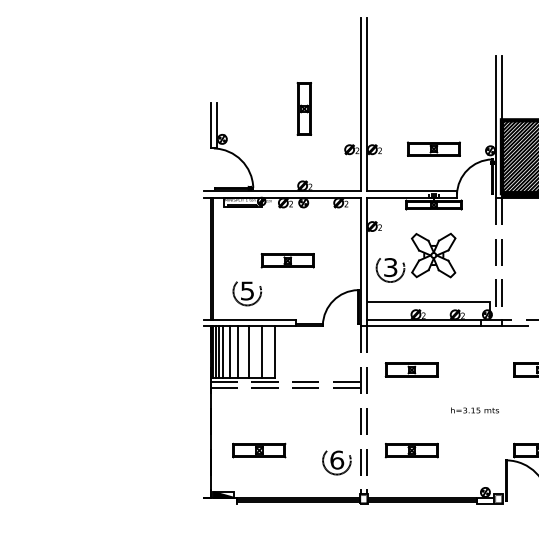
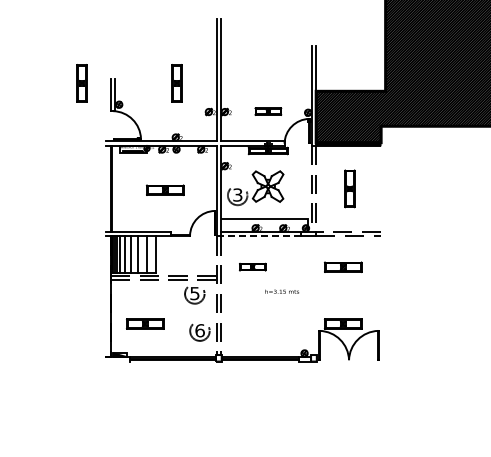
part: (168, 109) -> (81, 83), added
part: (434, 148) -> (268, 111), size x0.7
part: (246, 293) -> (194, 295), moved
line: (424, 326) -> (261, 236), solid -> dashed
part: (411, 368) -> (252, 266), size x0.7
text: (475, 410) -> (282, 291), moved
part: (411, 449) -> (252, 323), removed

